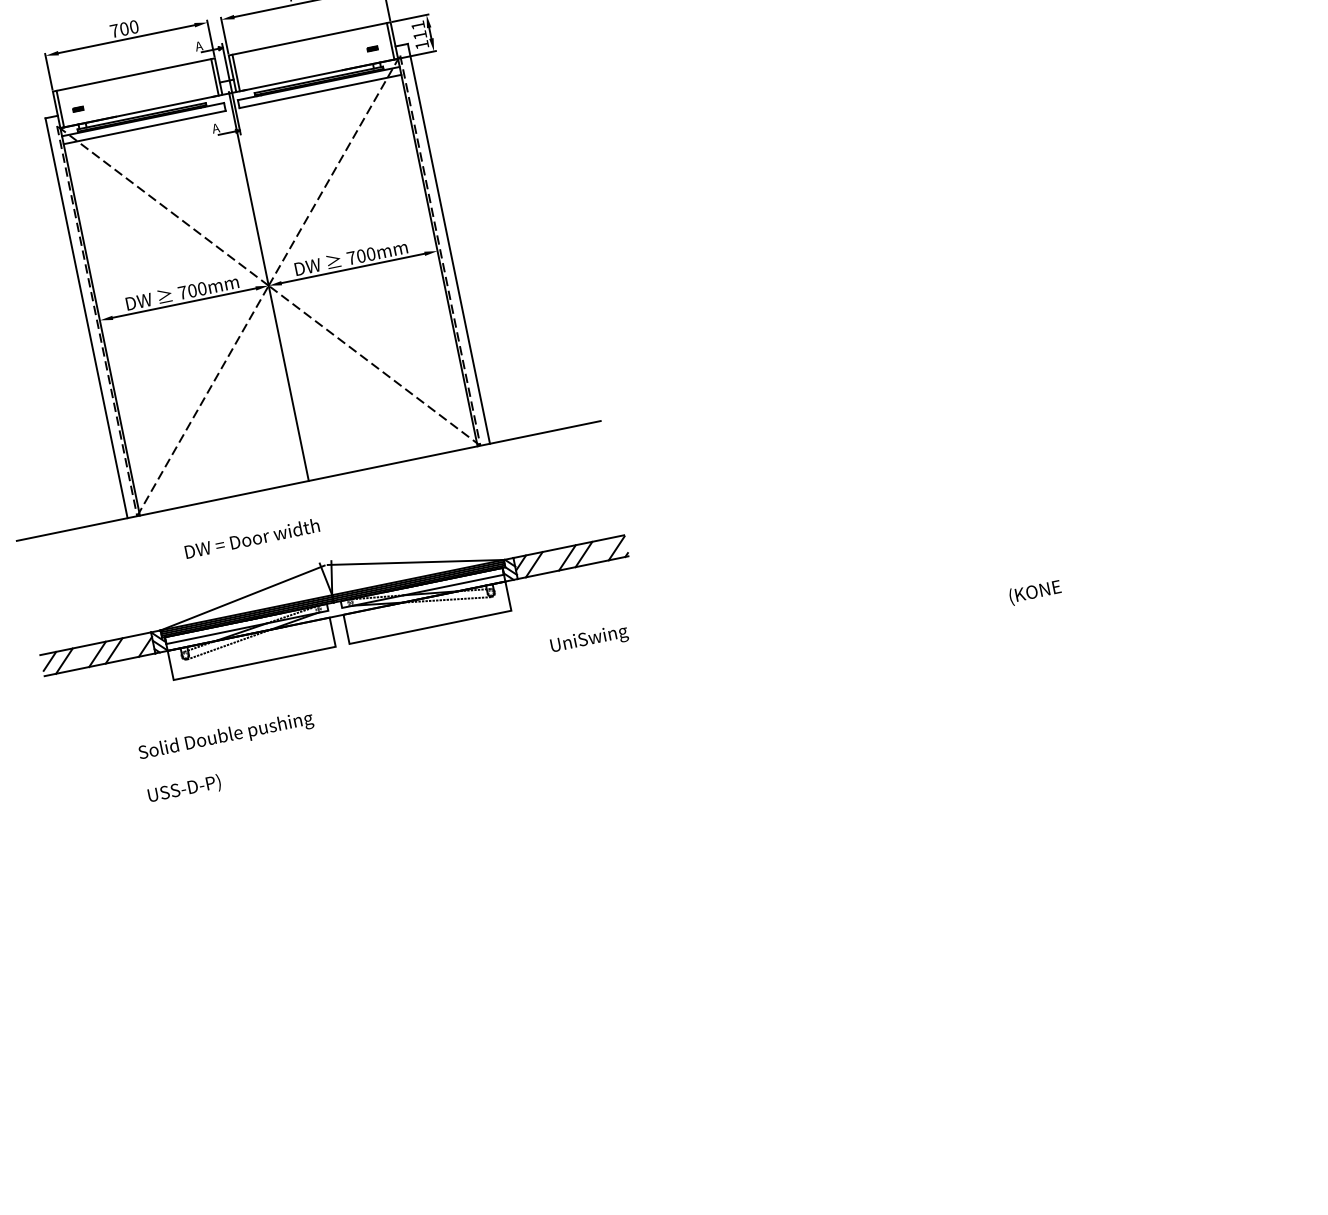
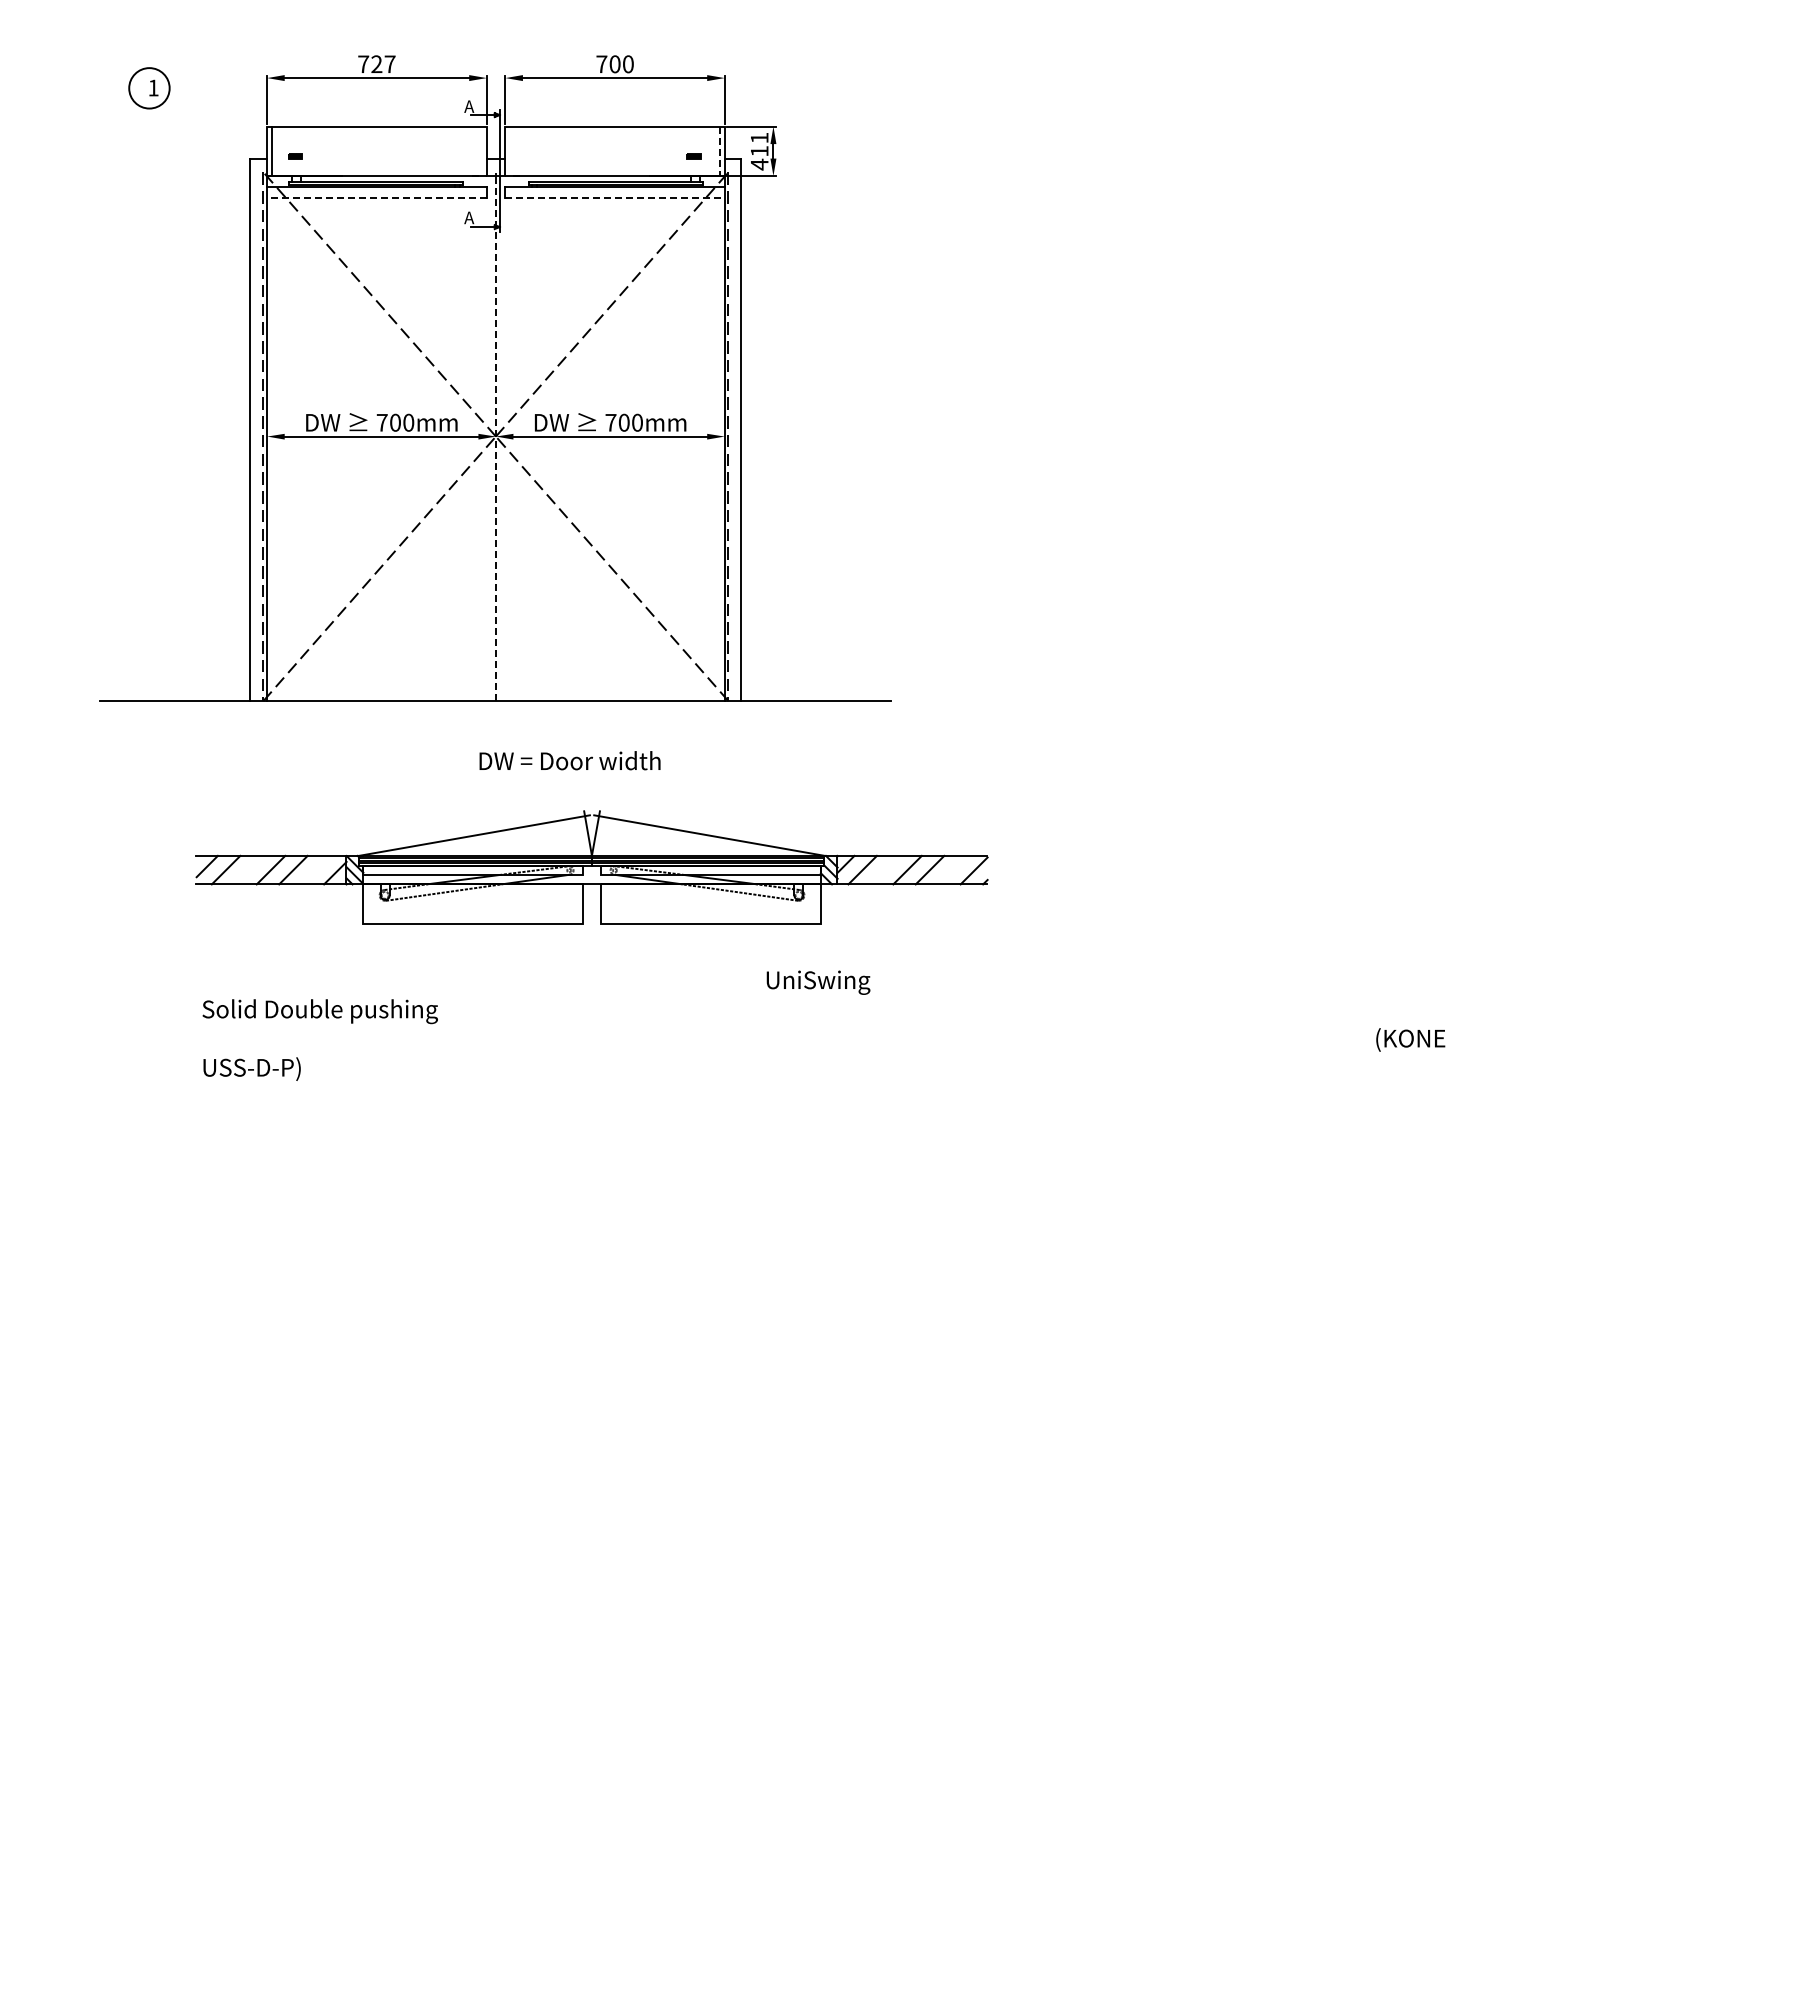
text: (129, 28) -> (383, 64), 700 -> 727
line: (390, 41) -> (719, 151), solid -> dashed
text: (422, 45) -> (759, 164), 111 -> 411
line: (236, 73) -> (510, 151), removed
line: (214, 77) -> (481, 151), removed
line: (320, 91) -> (615, 197), solid -> dashed
line: (144, 127) -> (376, 197), solid -> dashed
line: (268, 287) -> (495, 438), solid -> dashed
text: (251, 538) -> (569, 760), moved
part: (333, 603) -> (591, 867), moved

